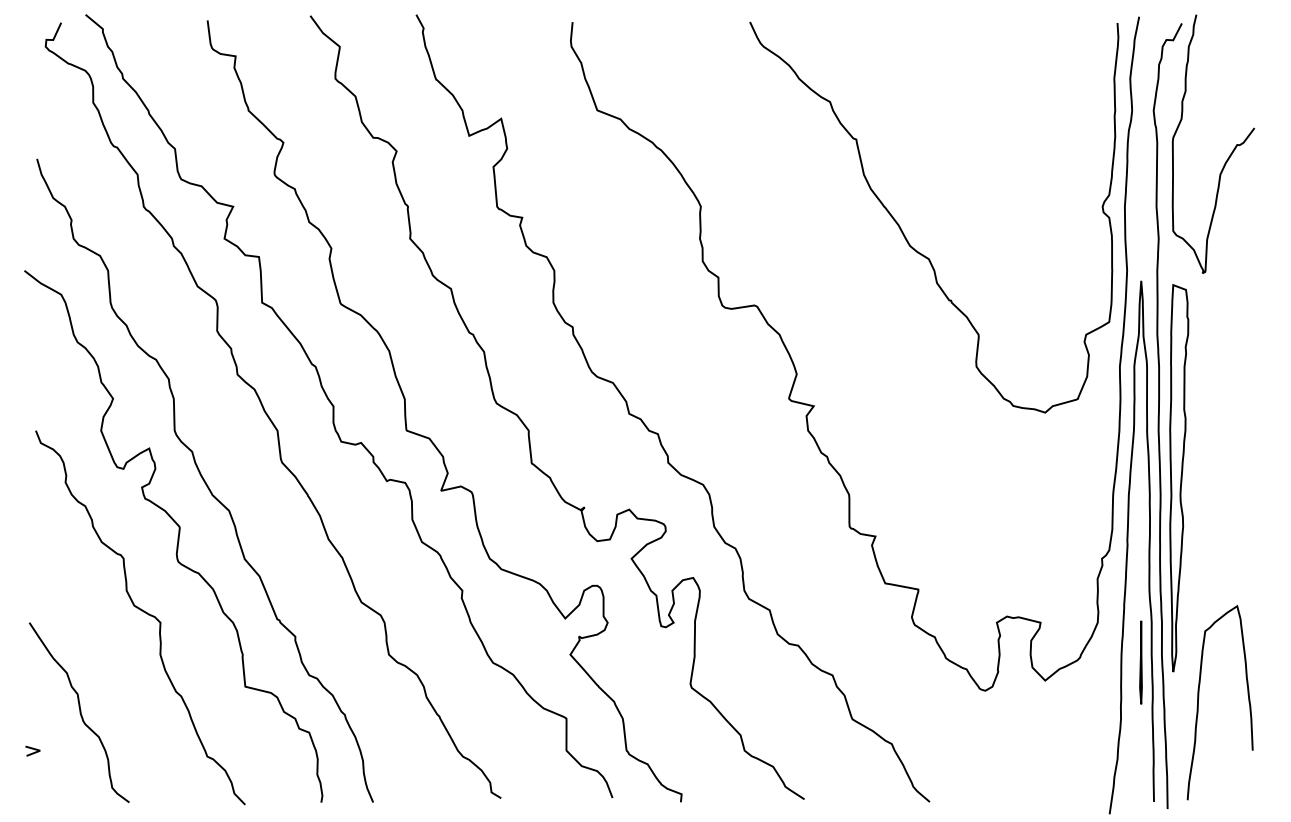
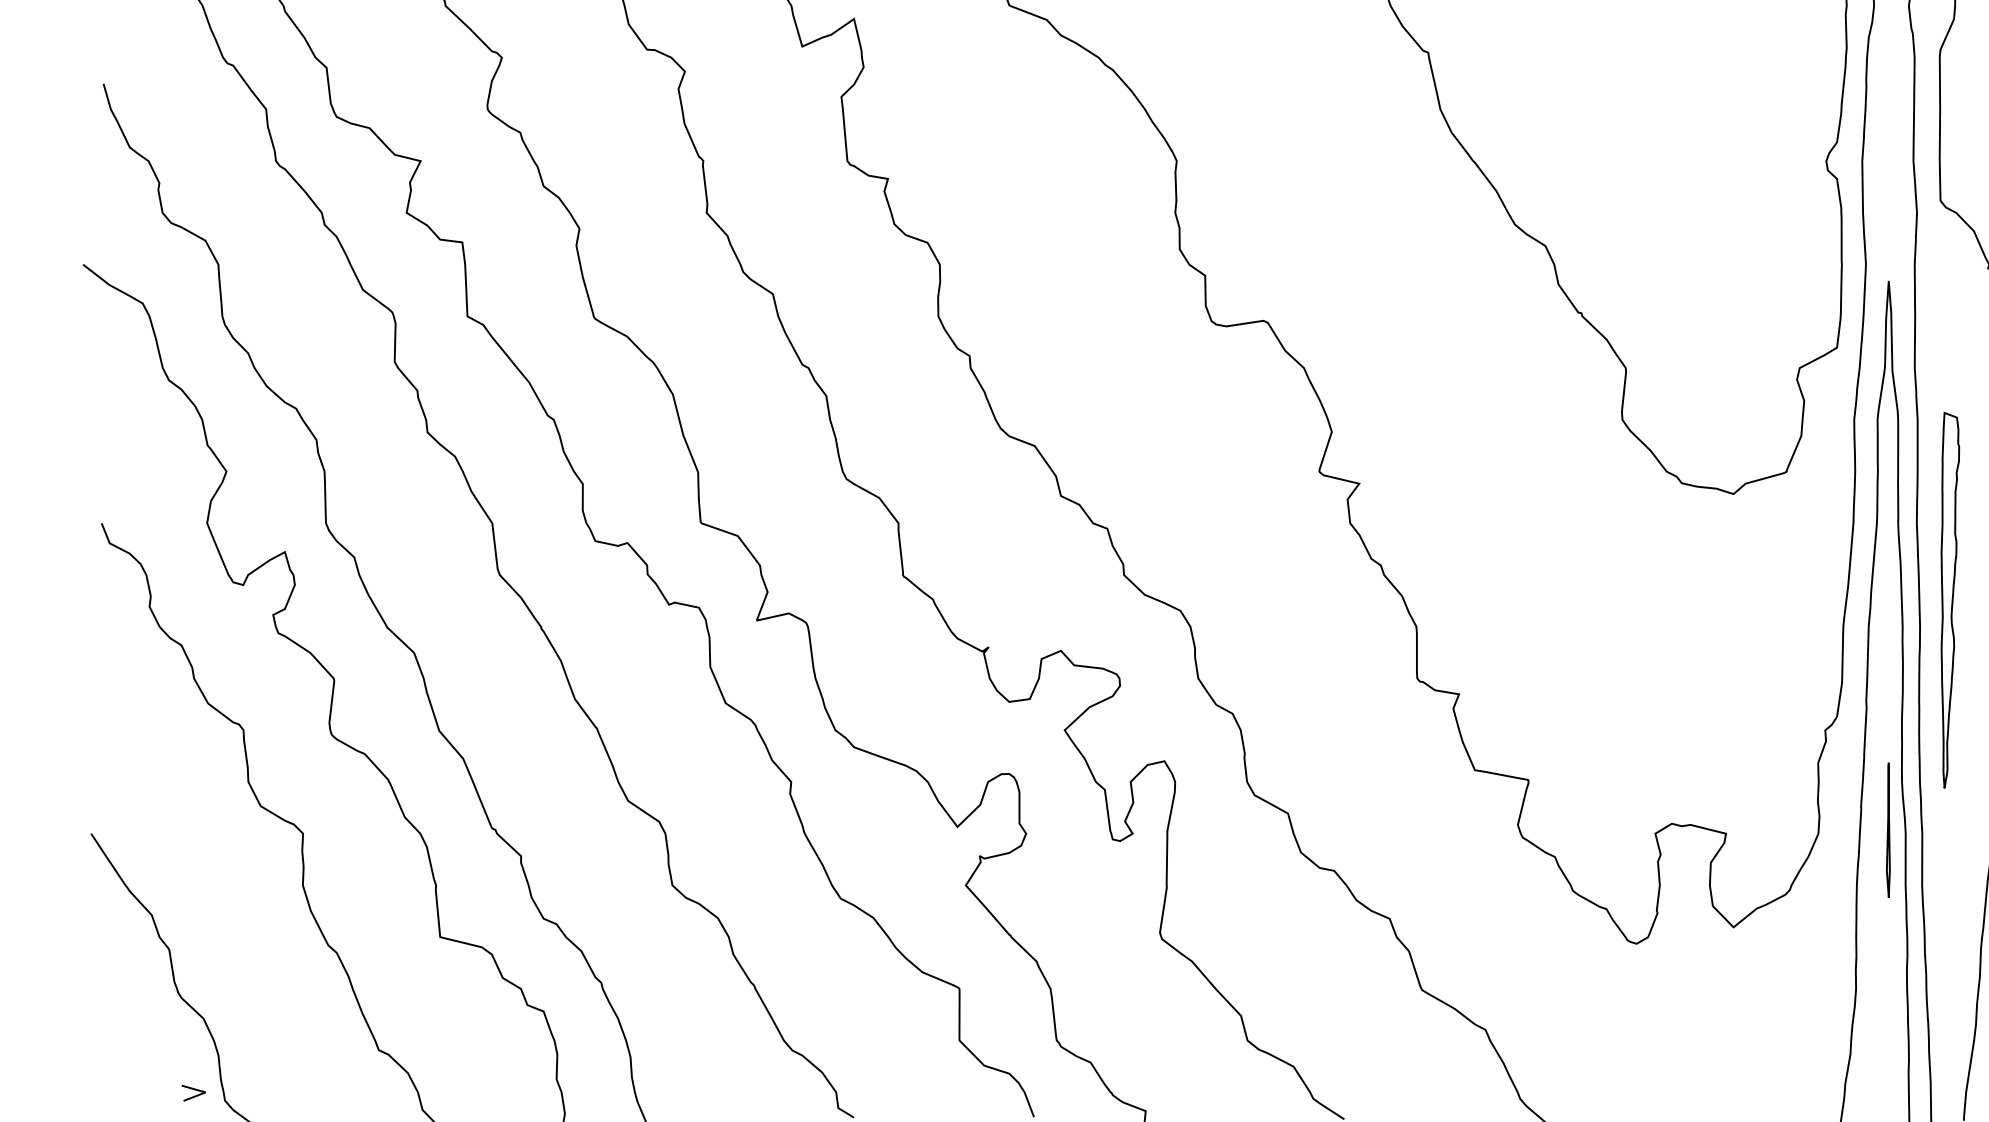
part: (1179, 478) -> (1950, 600), size x0.6
line: (1140, 662) -> (1887, 830), moved
line: (32, 749) -> (193, 1090), moved

